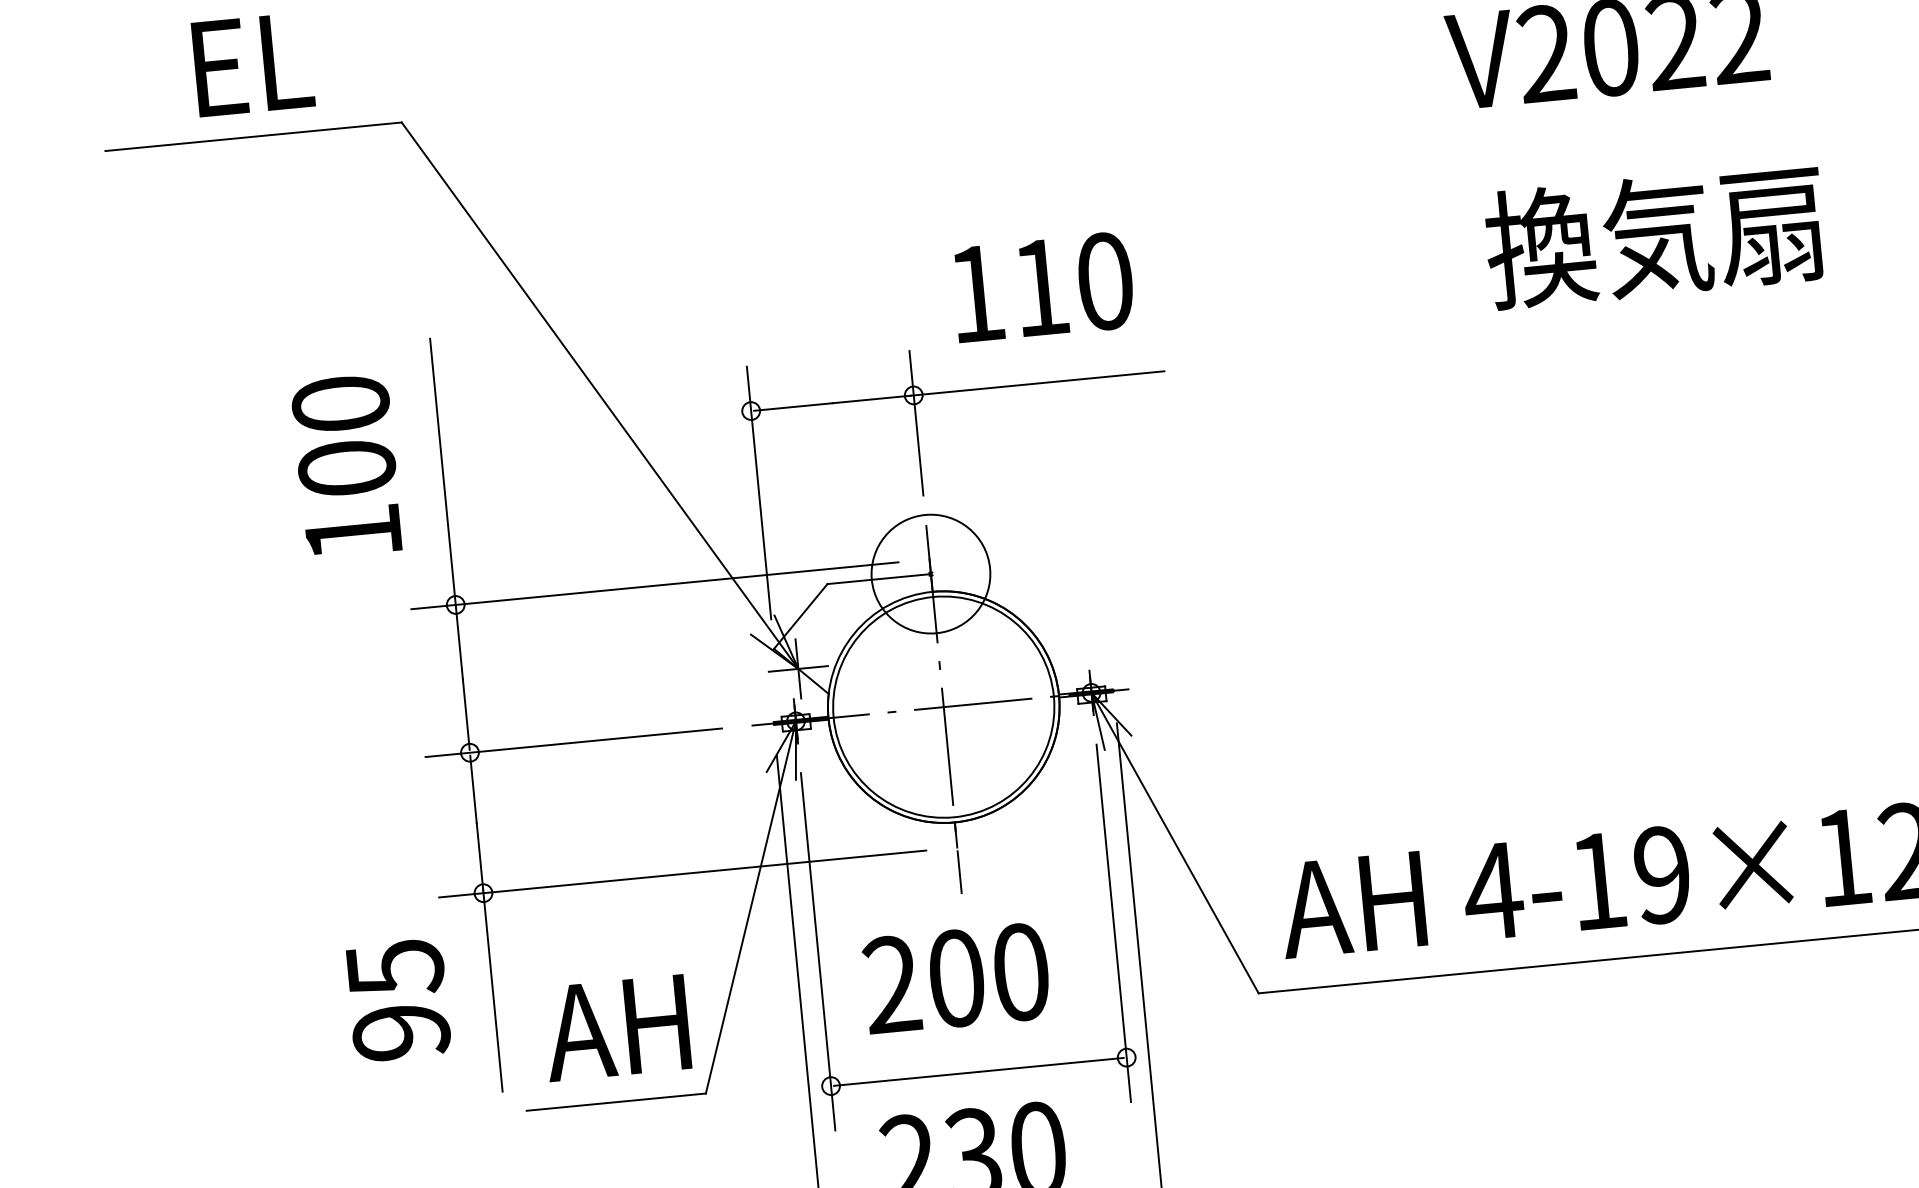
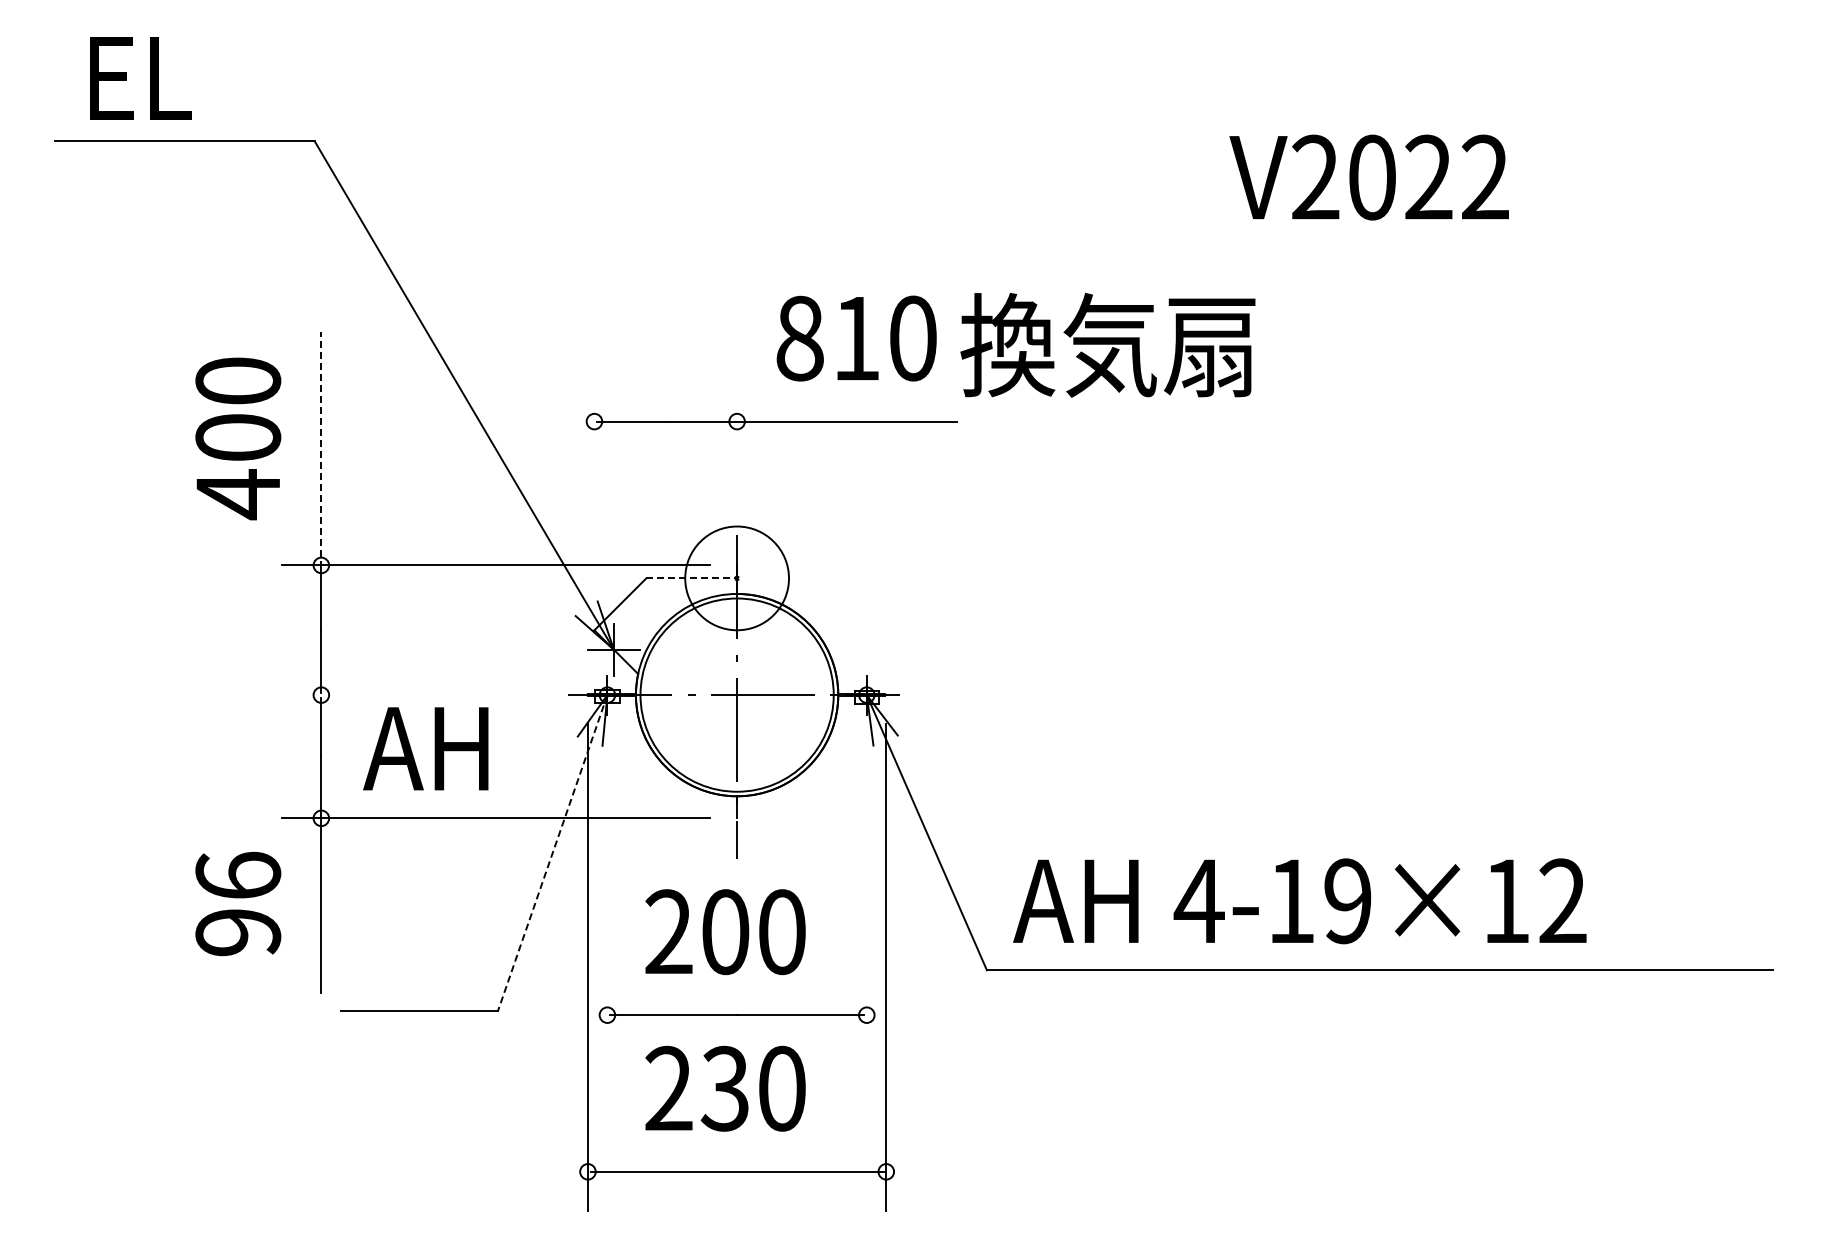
text: (253, 64) -> (140, 78), moved
text: (1654, 235) -> (1107, 344), moved
text: (975, 293) -> (799, 338), 110 -> 810
line: (916, 422) -> (737, 445), removed
line: (443, 472) -> (321, 449), solid -> dashed
line: (759, 493) -> (594, 493), removed
text: (352, 533) -> (237, 494), 100 -> 400
line: (880, 579) -> (692, 578), solid -> dashed
line: (573, 743) -> (412, 695), removed
line: (750, 907) -> (552, 853), solid -> dashed
line: (1113, 923) -> (866, 897), removed
line: (818, 951) -> (607, 897), removed
text: (395, 968) -> (238, 876), 95 -> 96
text: (616, 1027) -> (425, 748), moved

